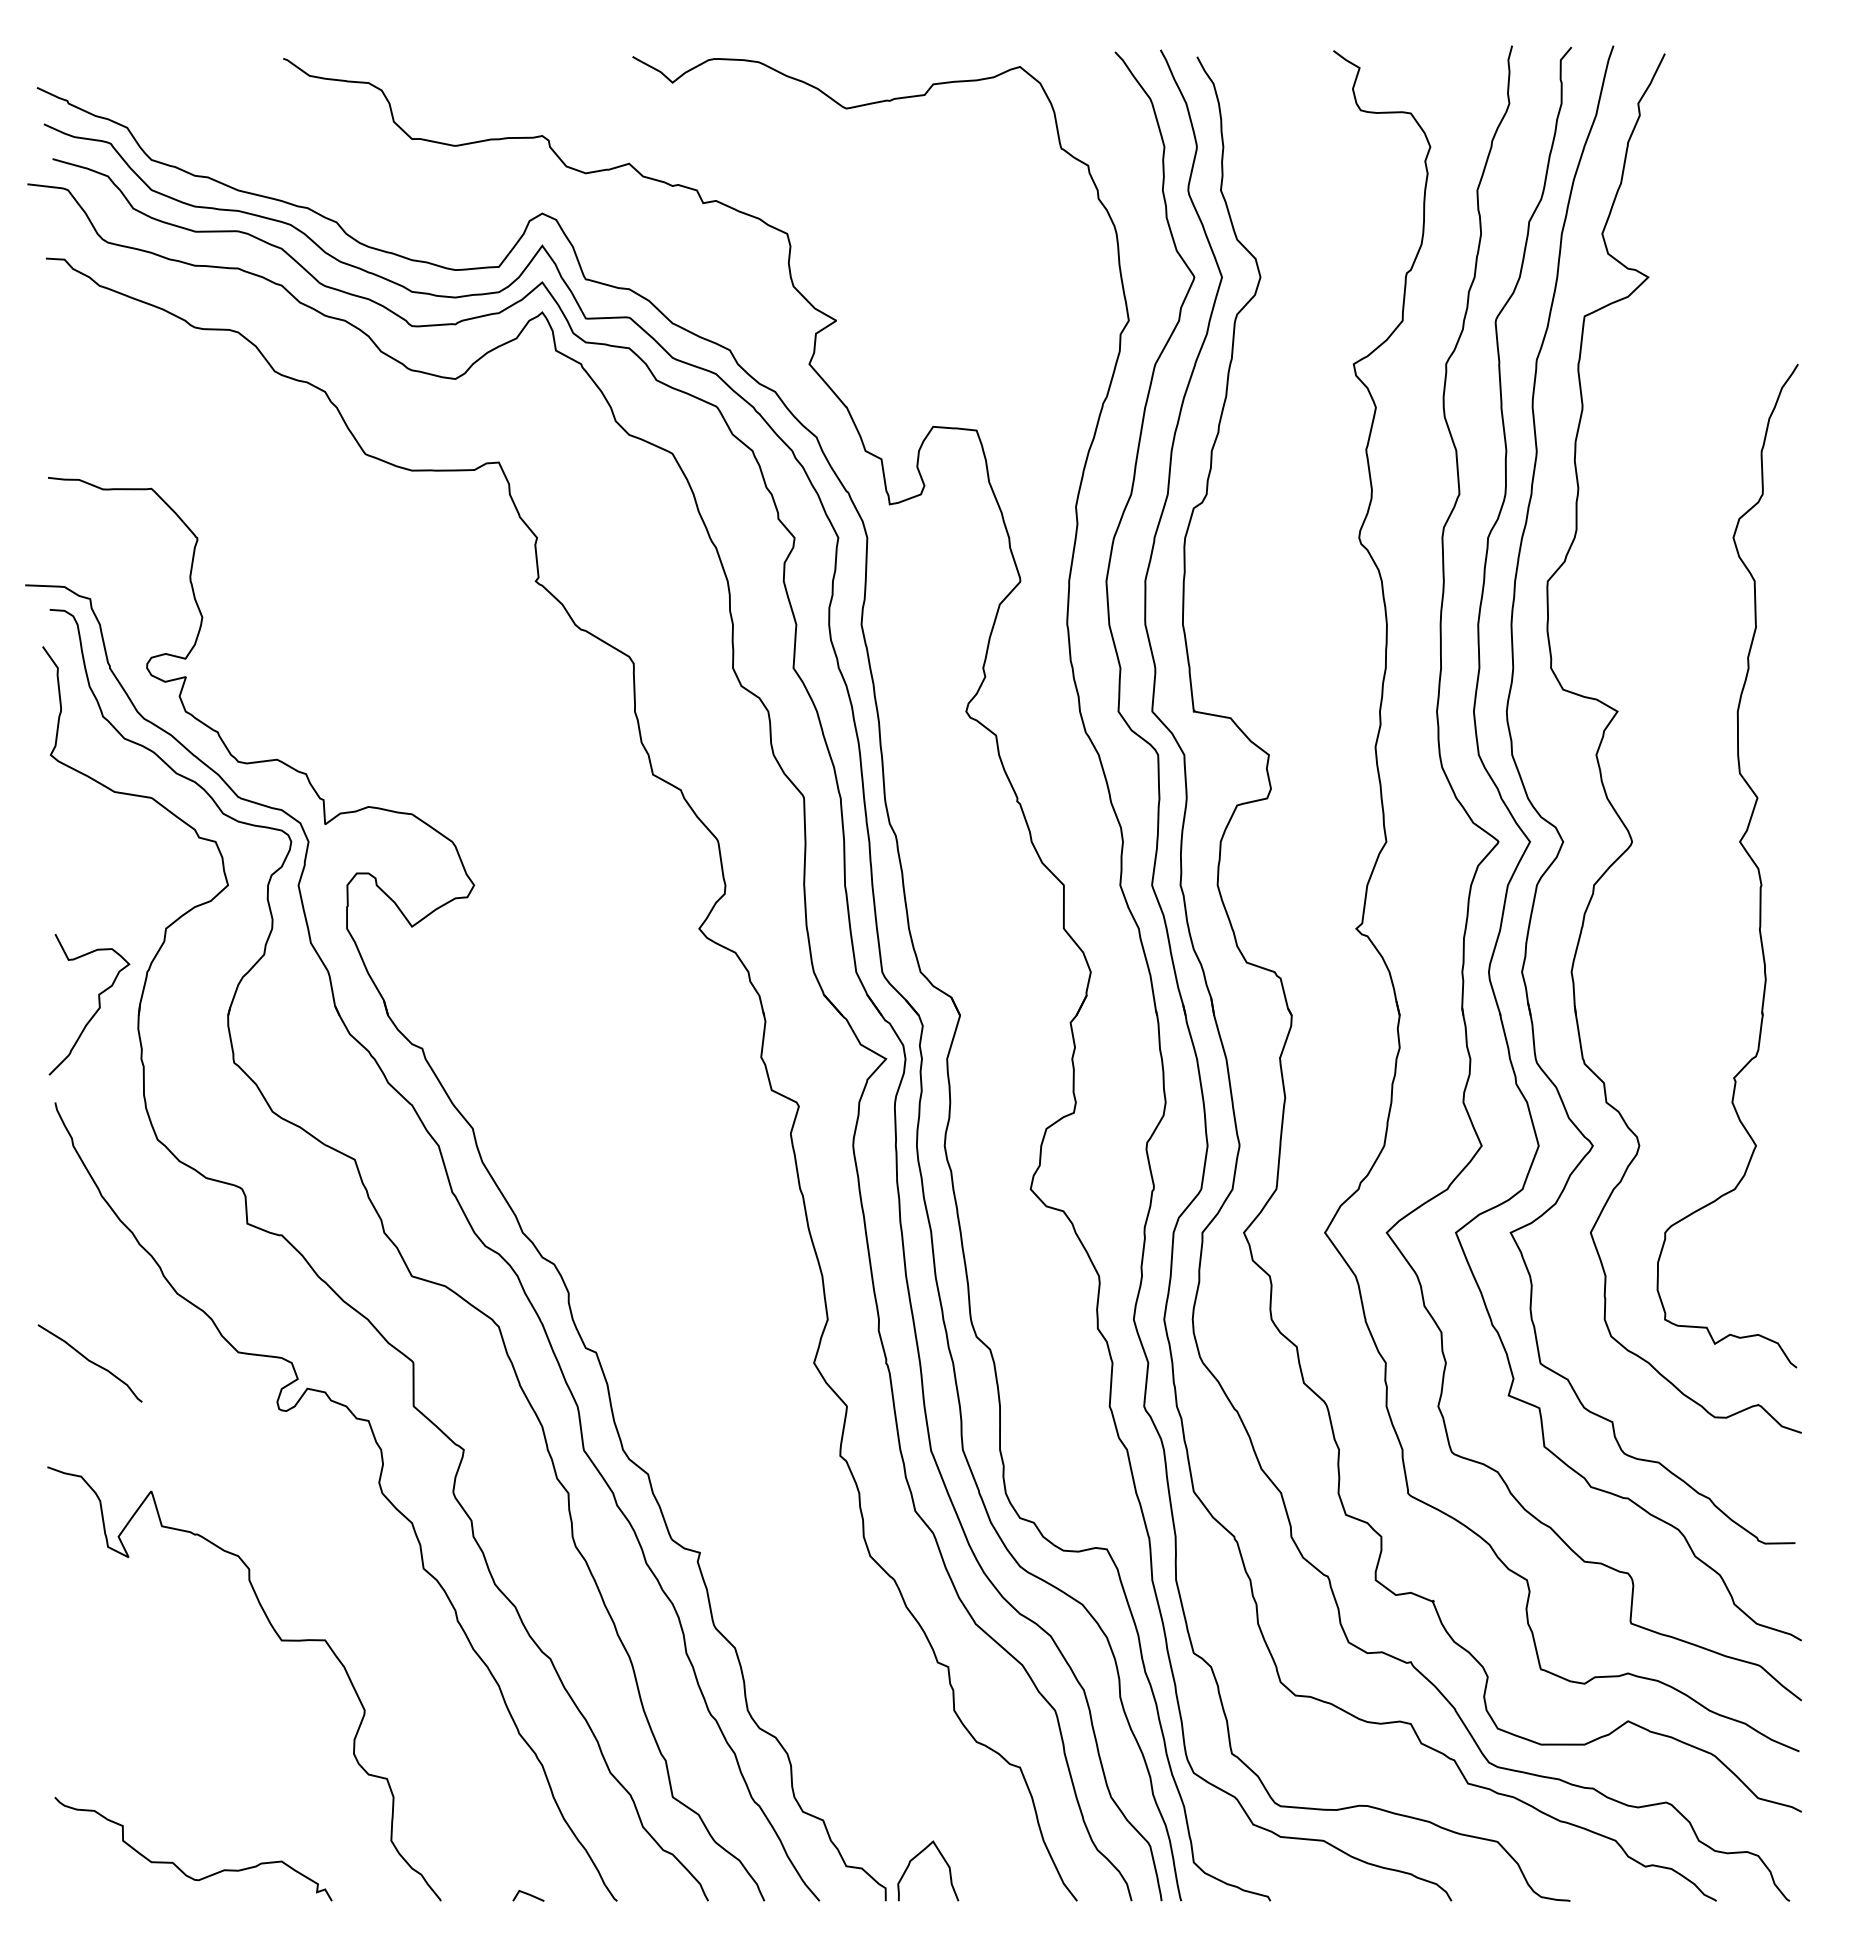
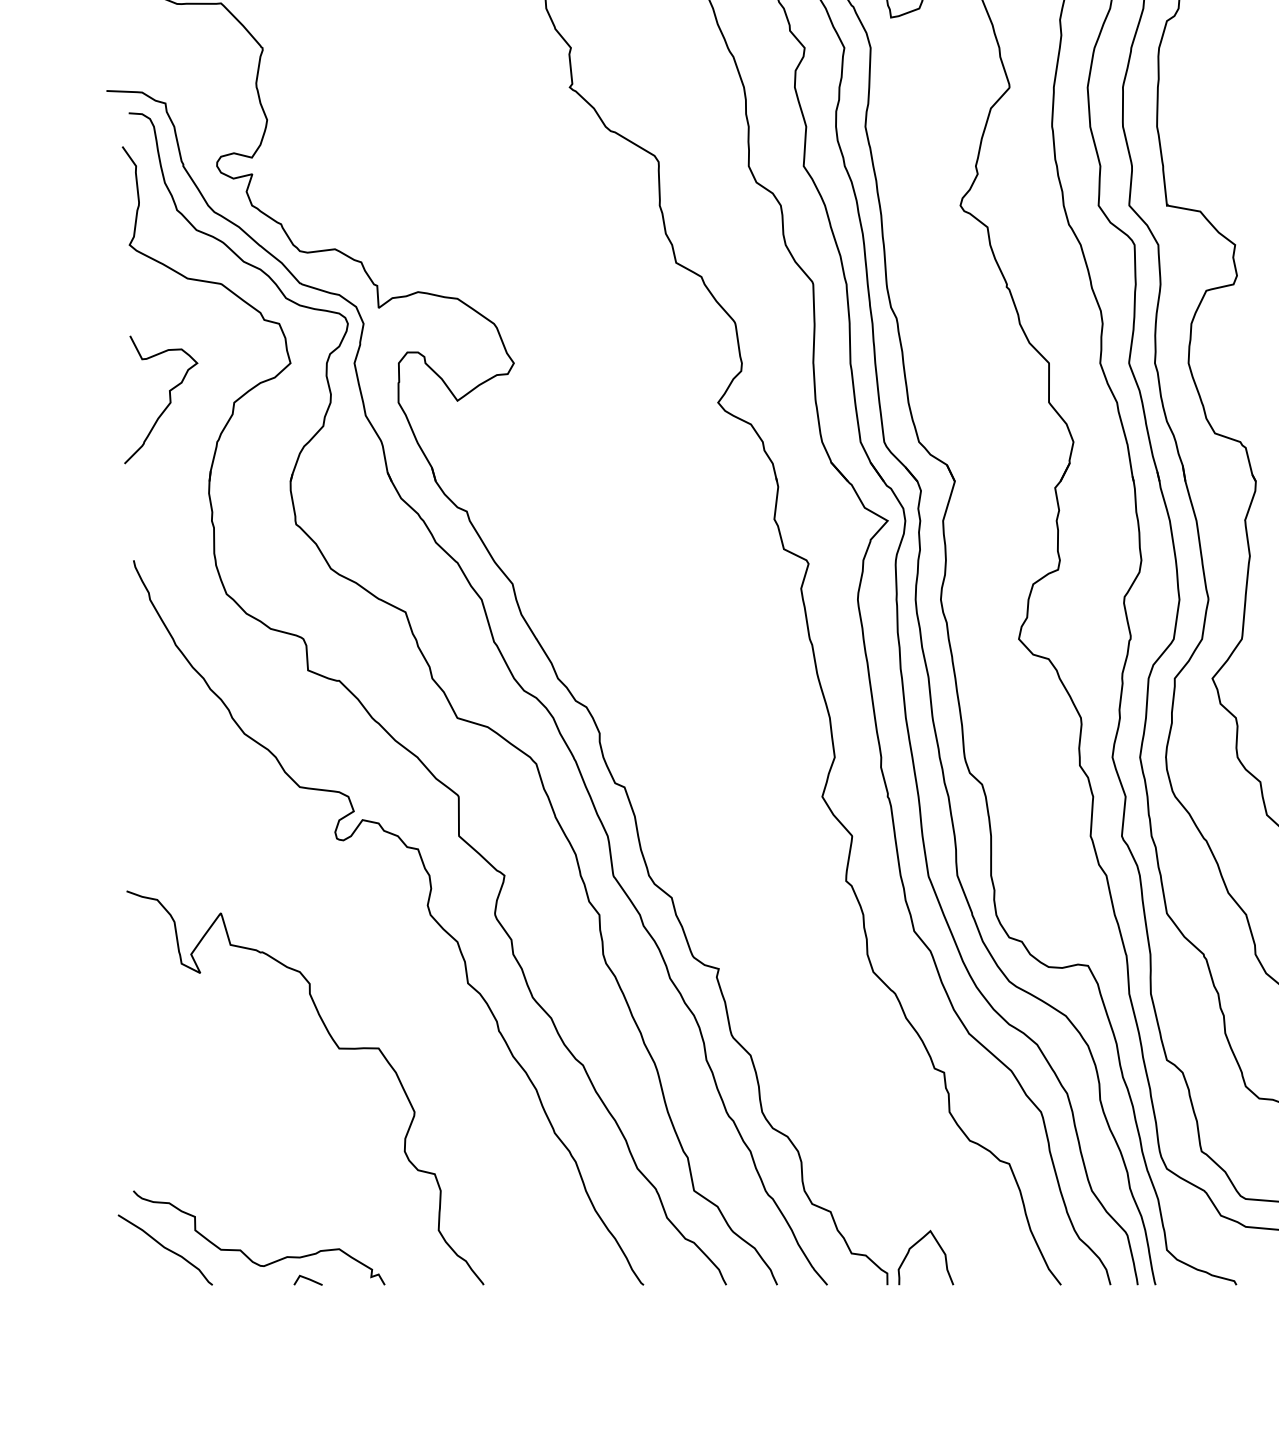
curve: (98, 1004) -> (169, 399), moved
curve: (90, 1362) -> (165, 1249), moved
line: (528, 1895) -> (308, 1280), moved

